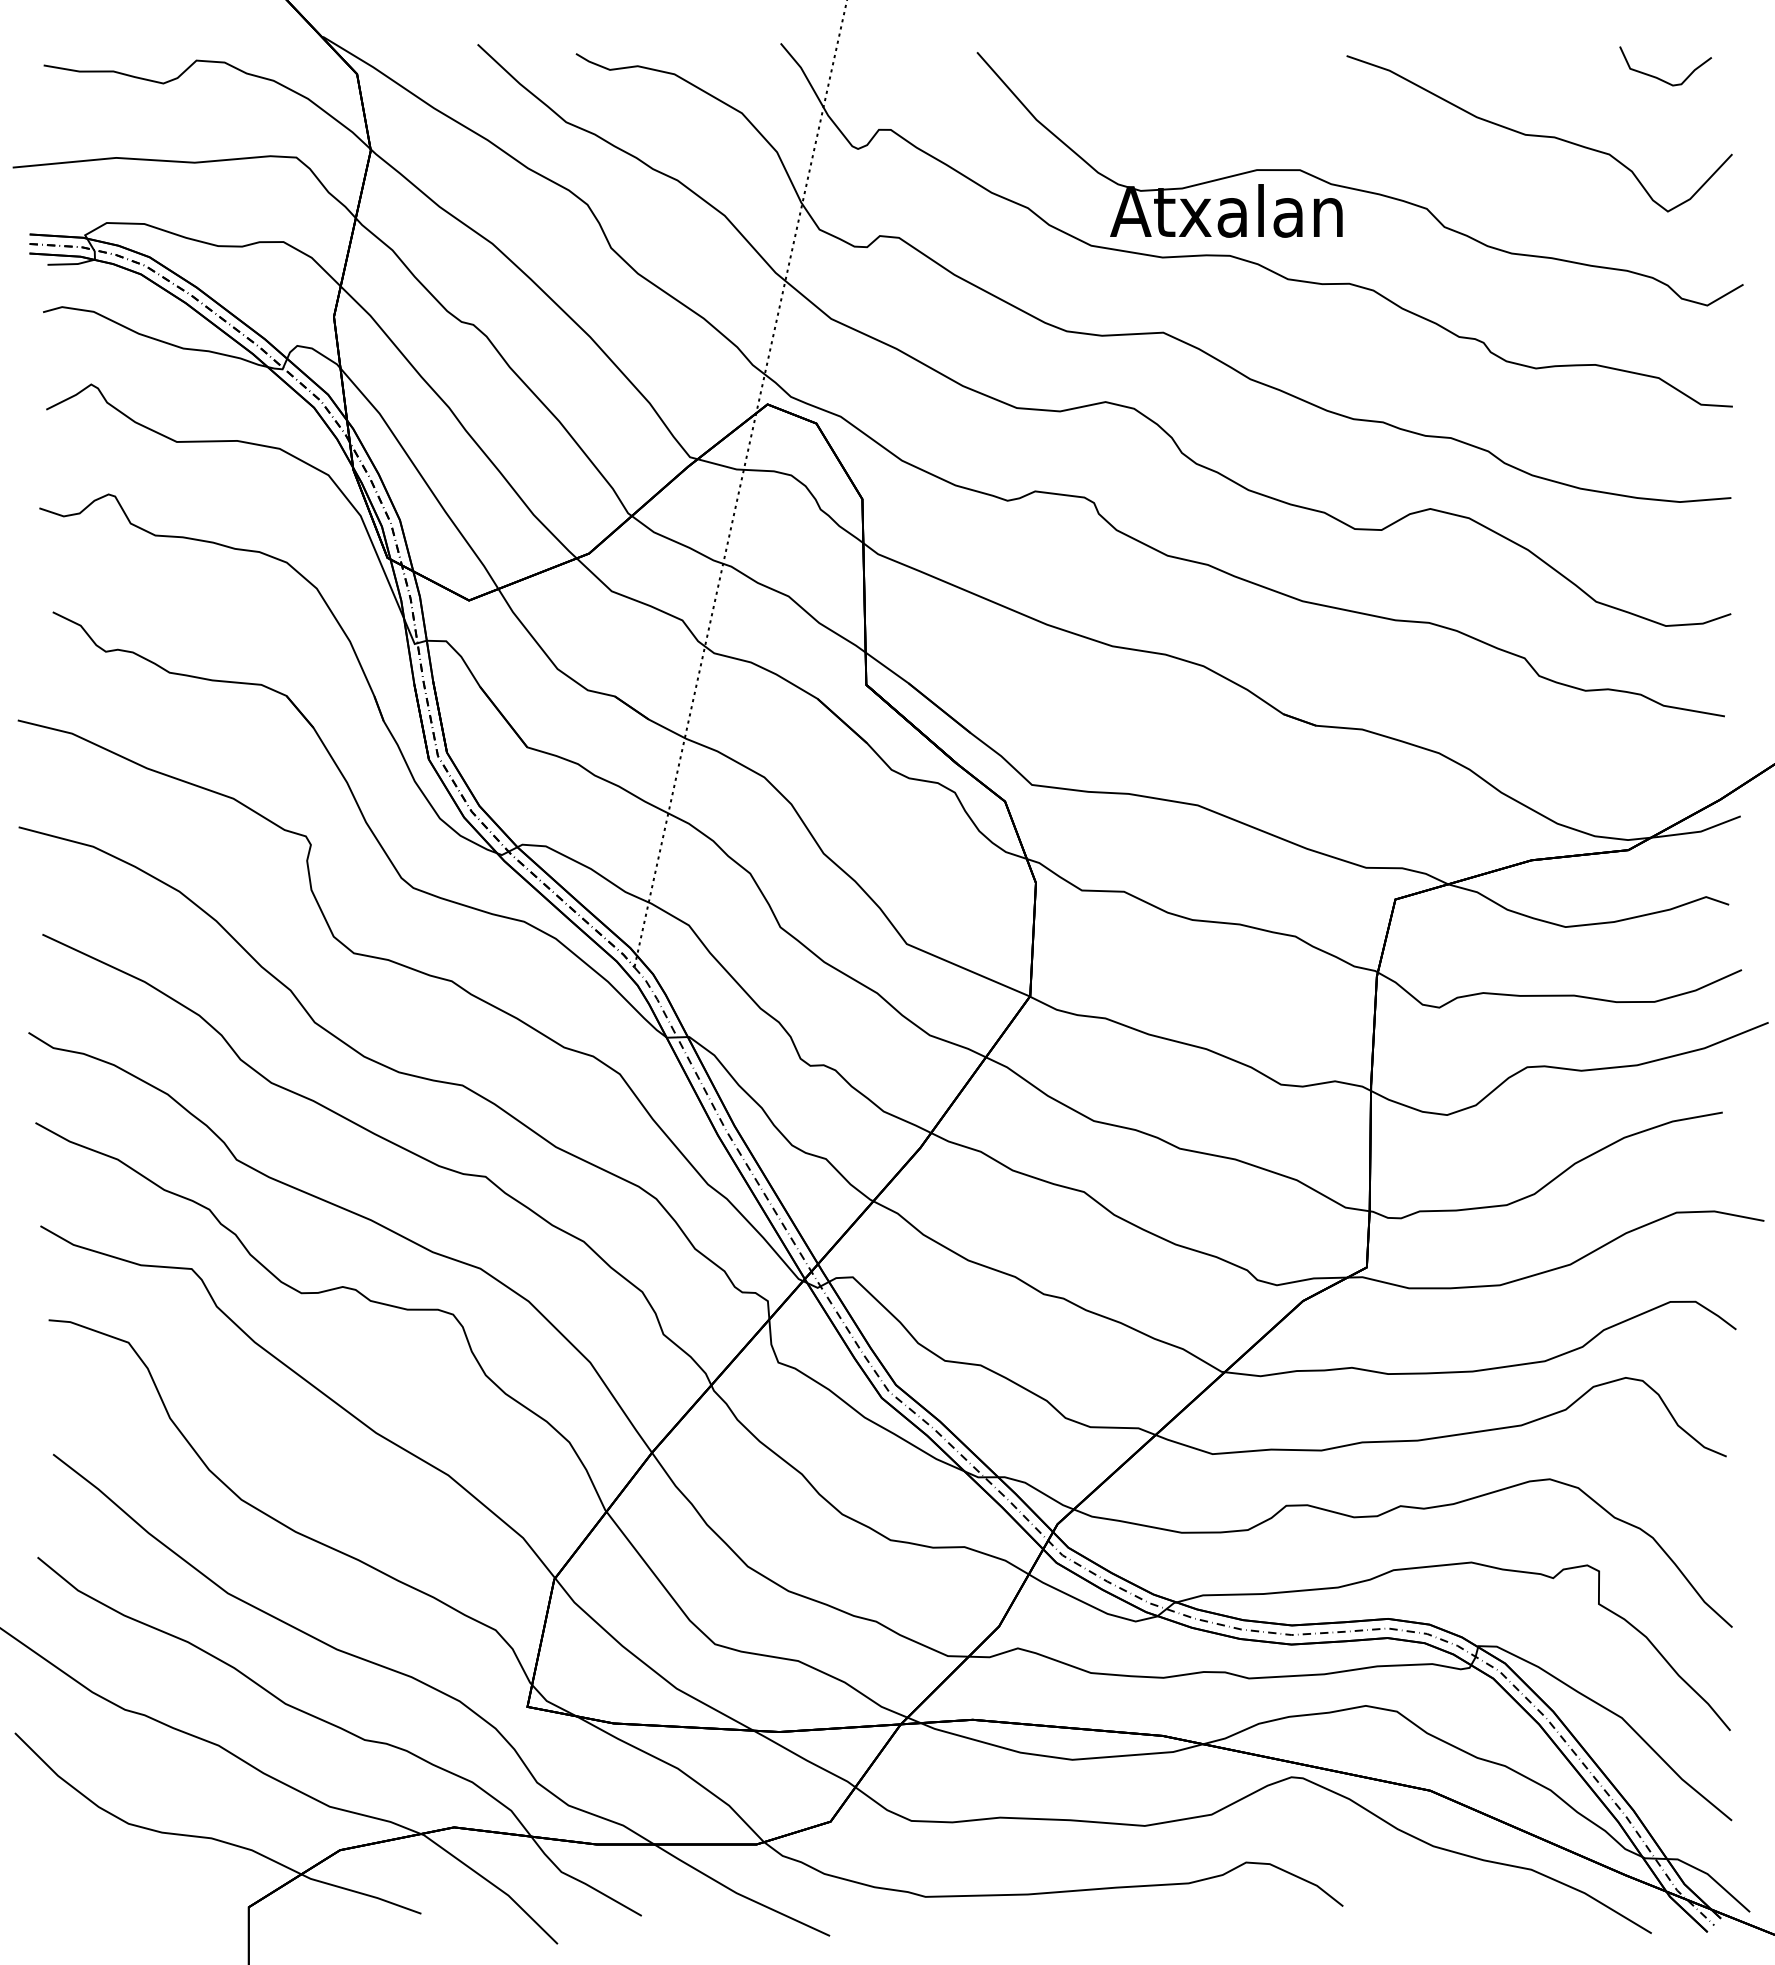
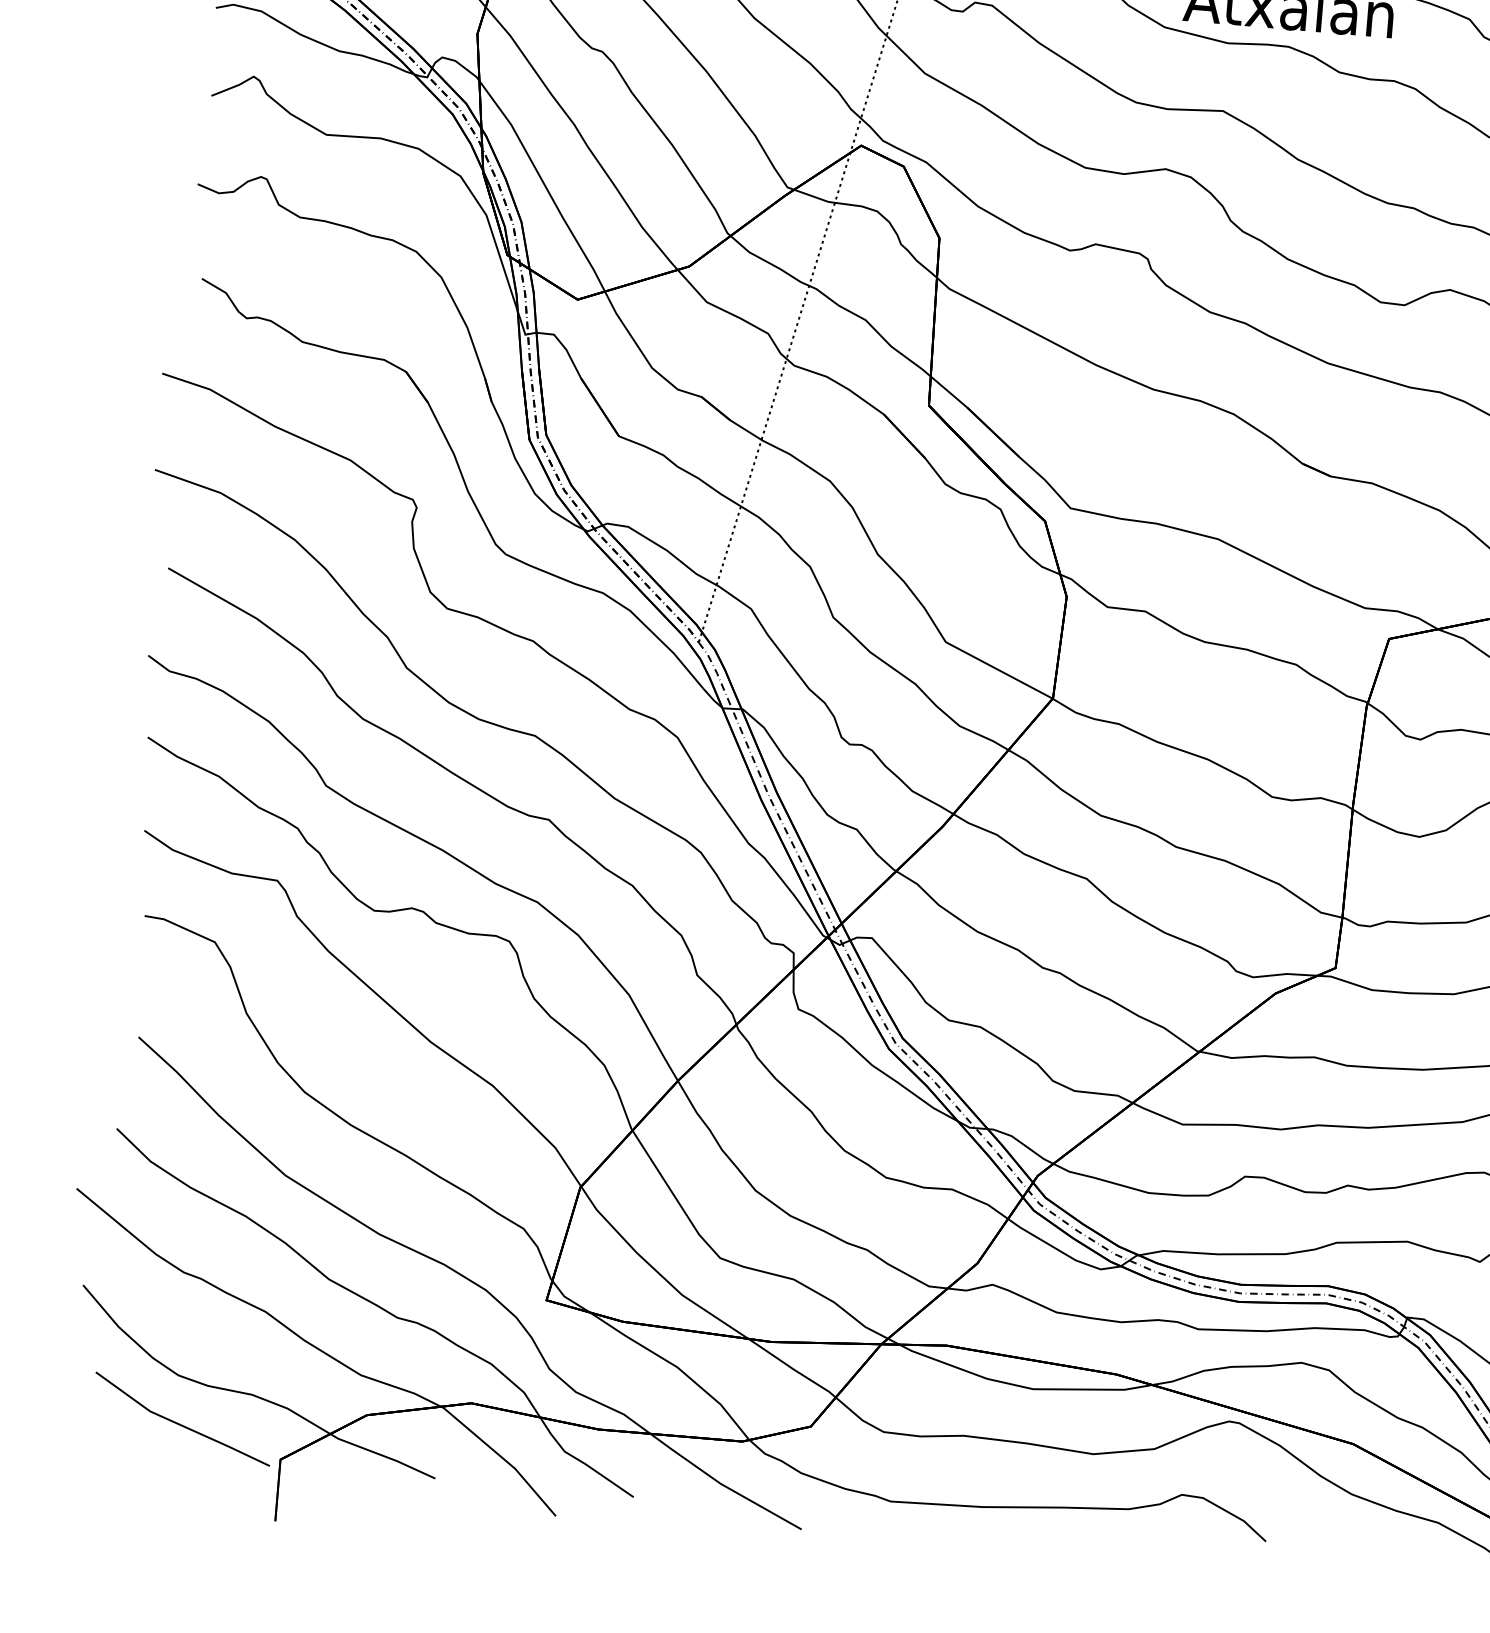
line: (133, 1876) -> (178, 1423), added

